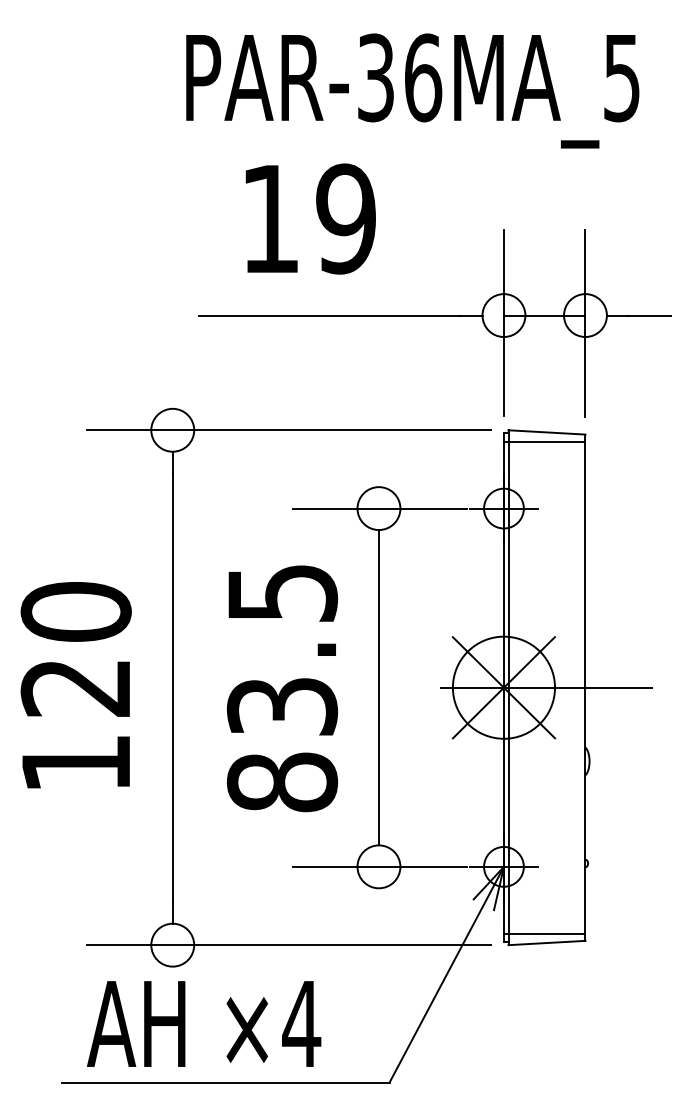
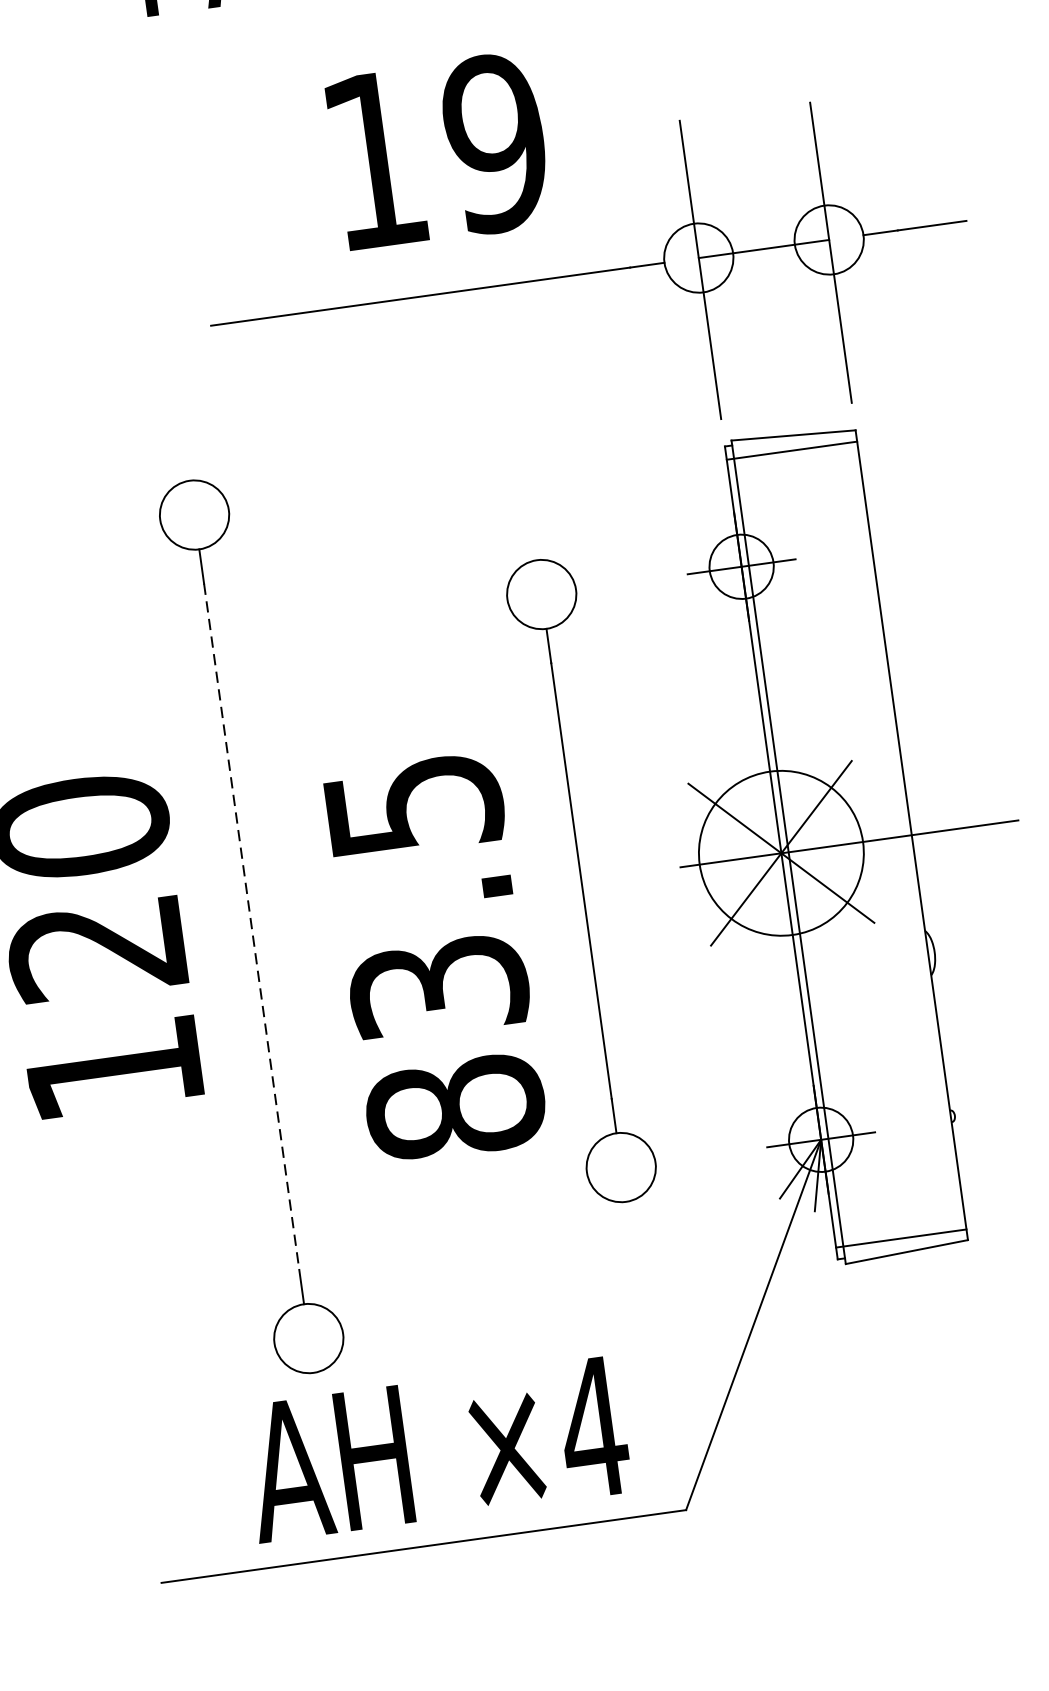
text: (310, 218) -> (438, 150), moved
line: (288, 430) -> (379, 489), removed
line: (379, 508) -> (542, 594), removed
line: (172, 687) -> (251, 926), solid -> dashed
text: (282, 688) -> (434, 958), moved
line: (379, 866) -> (622, 1166), removed
line: (288, 945) -> (494, 1313), removed
text: (204, 1023) -> (437, 1448), moved

